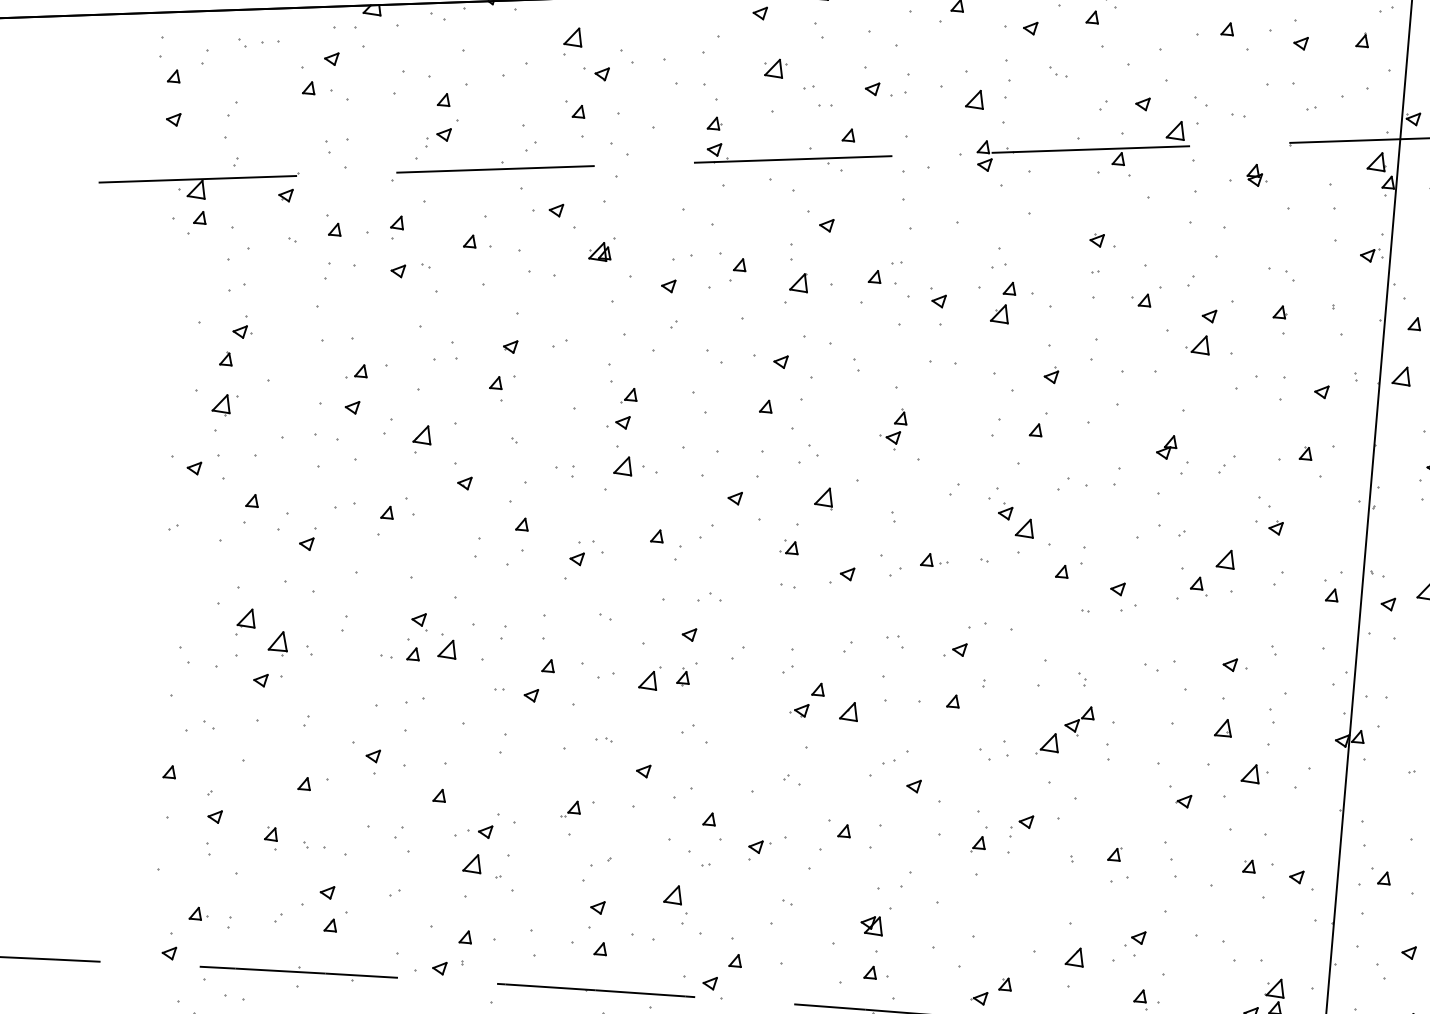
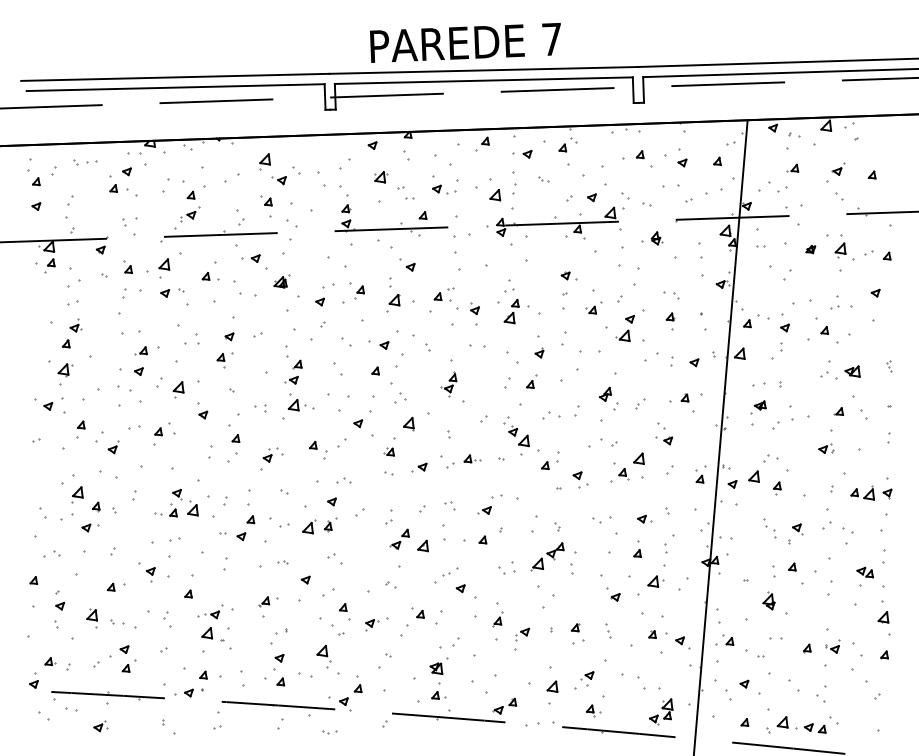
part: (397, 227) -> (164, 268), size x1.43
part: (1281, 390) -> (671, 361), size x0.62
part: (278, 643) -> (96, 506), size x0.62
part: (1222, 716) -> (637, 548), size x0.71
part: (1020, 833) -> (521, 638), moved
part: (269, 838) -> (91, 618), size x1.43
part: (1171, 859) -> (608, 630), size x0.62

